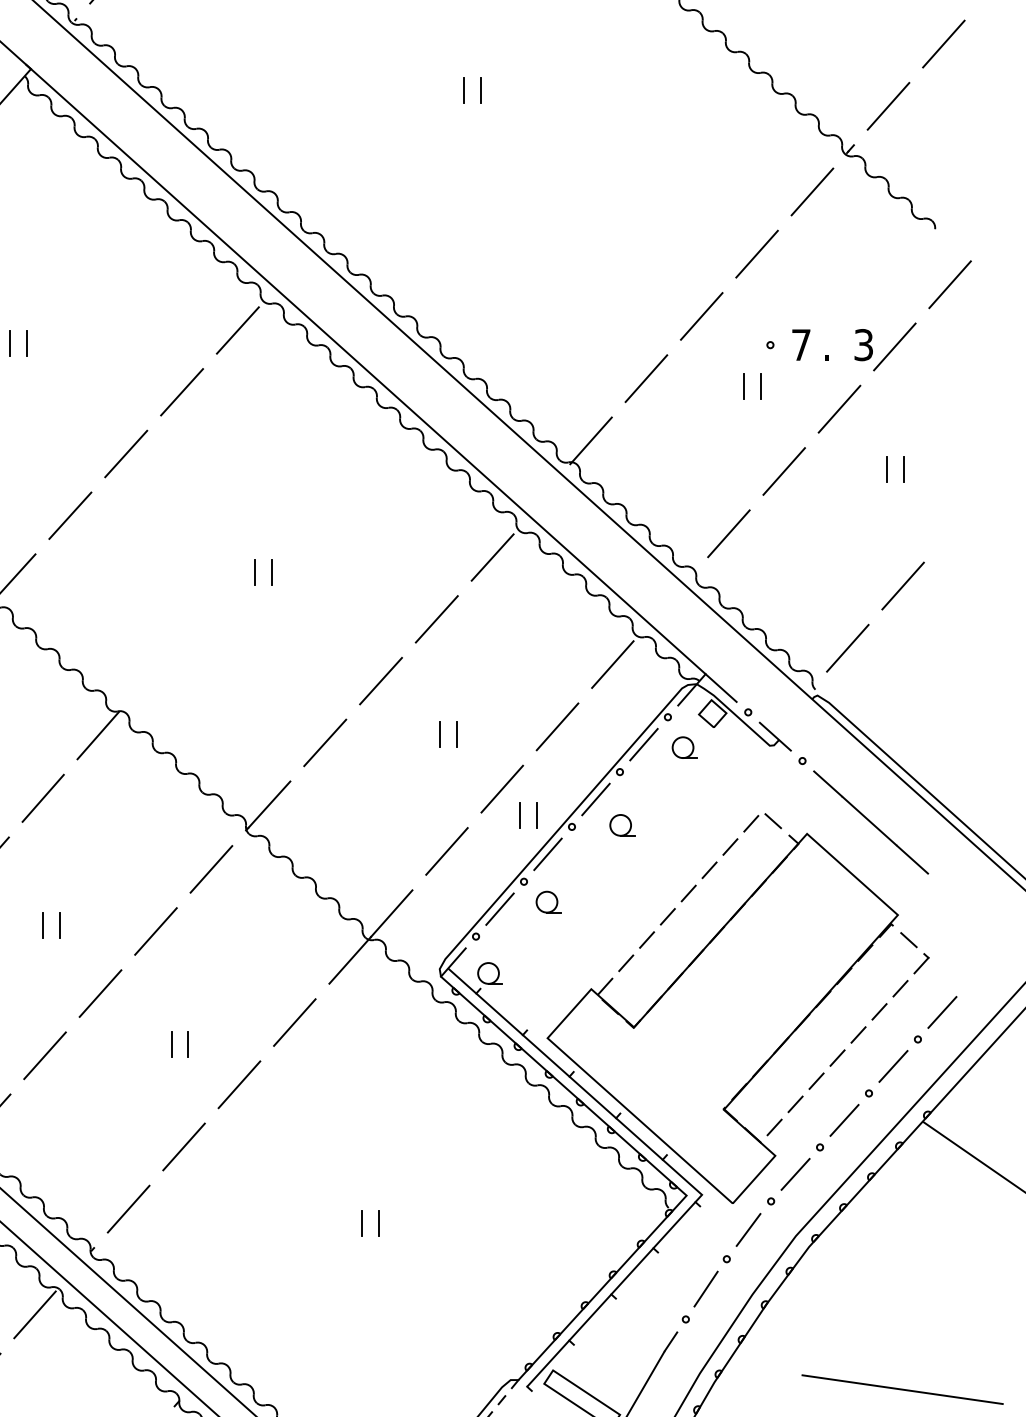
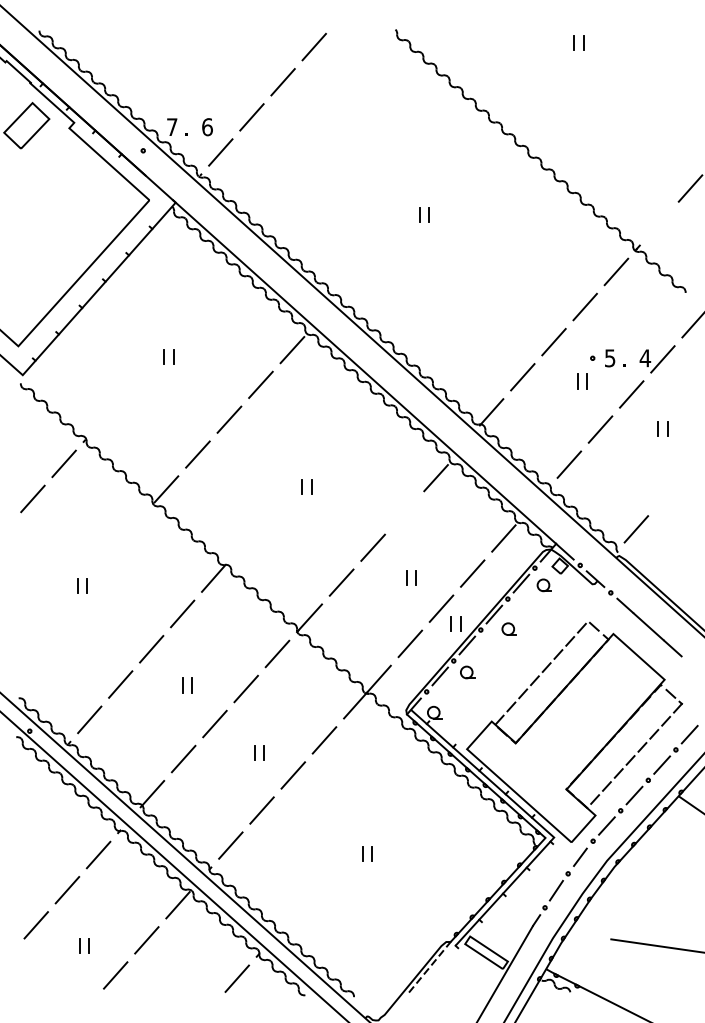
line: (888, 106) -> (659, 223), removed
text: (801, 345) -> (610, 358), 7 -> 5
text: (863, 345) -> (645, 358), 3 -> 4
line: (902, 586) -> (667, 494), removed
line: (436, 618) -> (404, 512), removed

